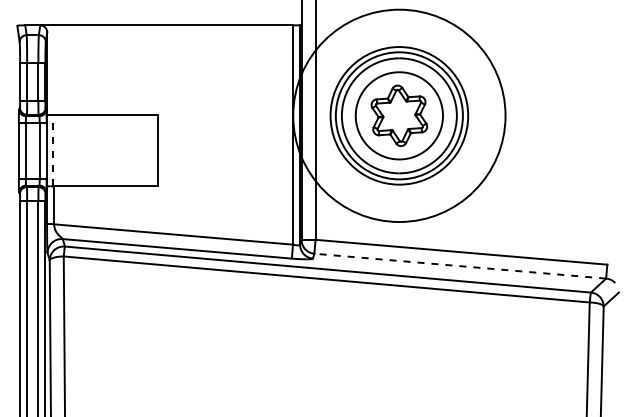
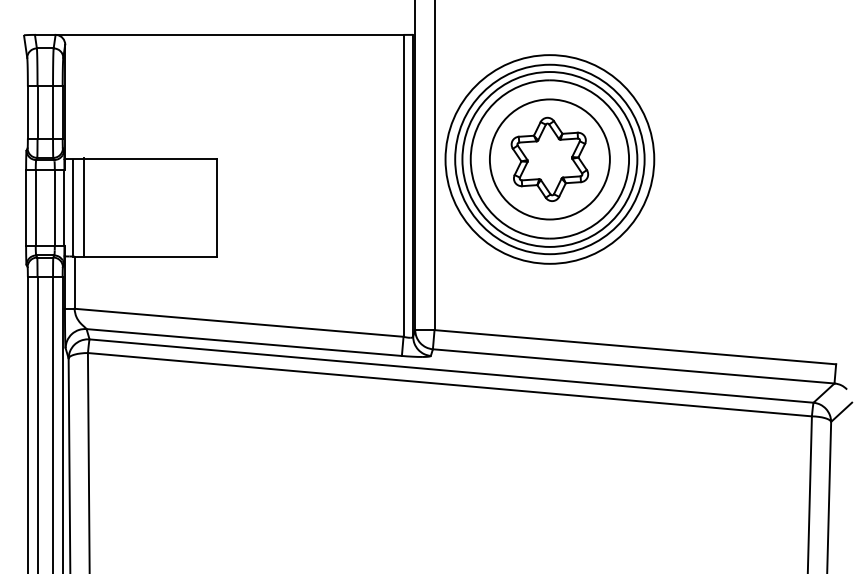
circle: (399, 115) -> (549, 159), size x0.71
line: (53, 150) -> (73, 207), dashed -> solid
line: (61, 150) -> (84, 207), added
line: (460, 266) -> (633, 366), dashed -> solid

